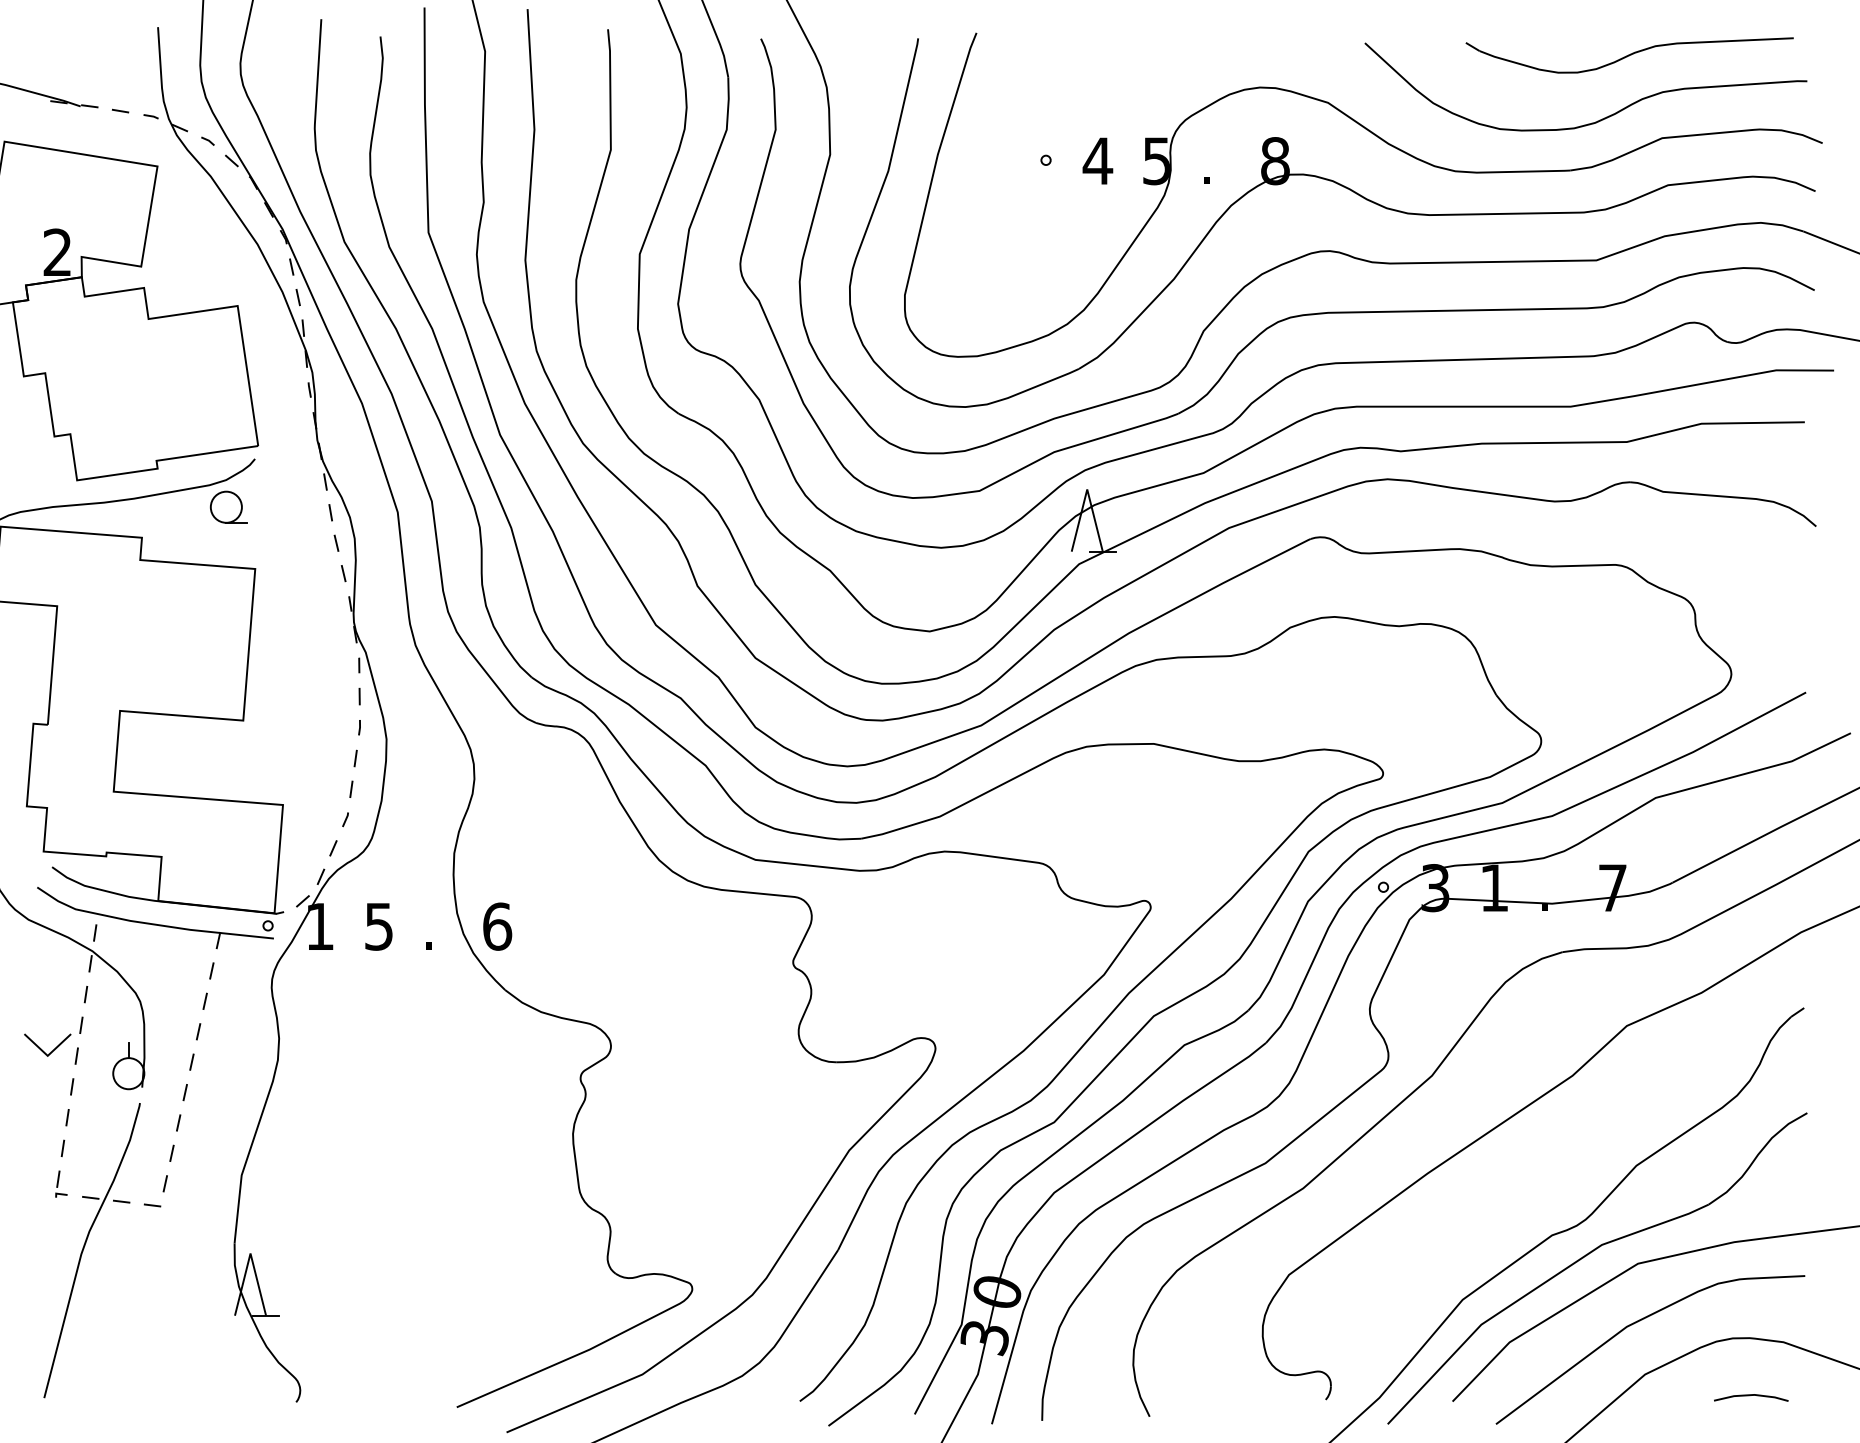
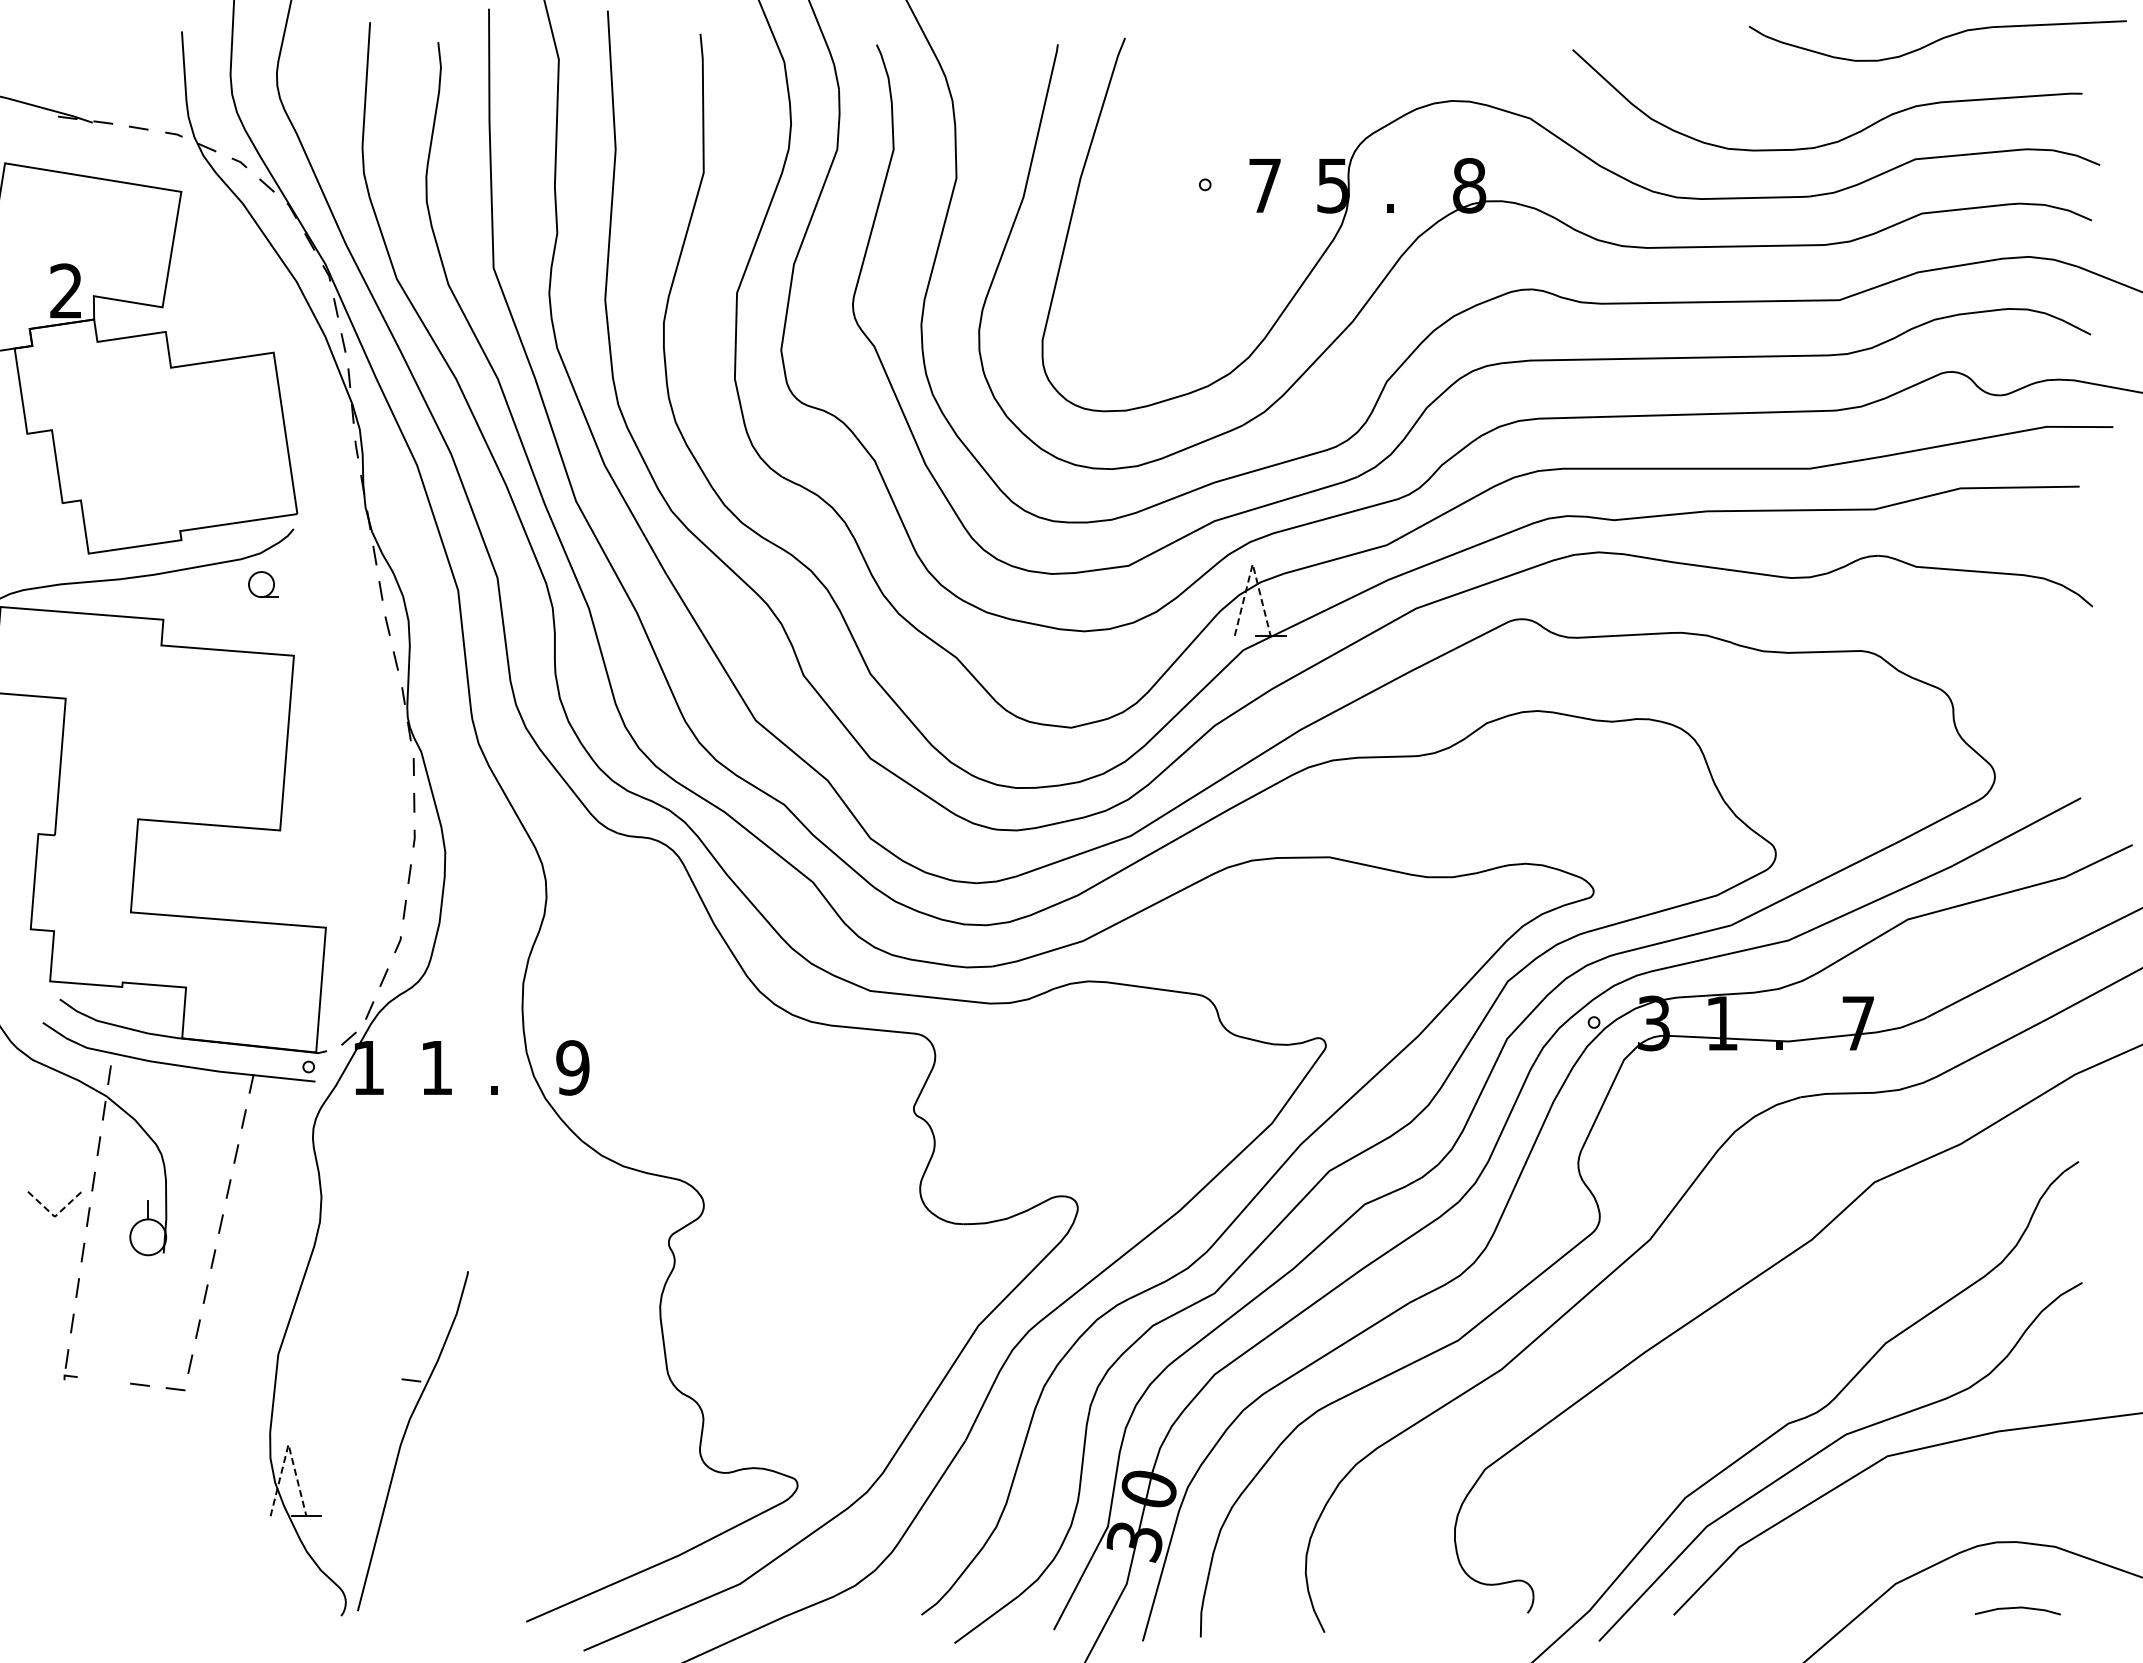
part: (1629, 55) -> (1937, 40), moved
text: (1097, 160) -> (1264, 185), 4 -> 7
line: (1087, 489) -> (1252, 564), solid -> dashed
part: (228, 507) -> (263, 584), size x0.7
text: (497, 926) -> (573, 1067), 6 -> 9
text: (378, 927) -> (436, 1068), 5 -> 1
line: (47, 1055) -> (54, 1216), solid -> dashed
part: (84, 1247) -> (404, 1437), moved
line: (250, 1253) -> (288, 1444), solid -> dashed
curve: (1637, 1322) -> (1886, 1524), removed

